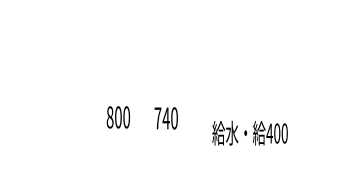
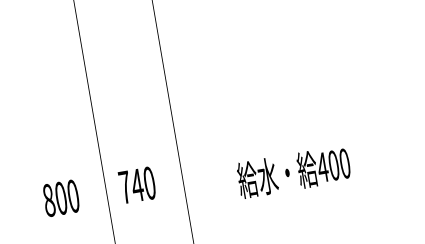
text: (117, 117) -> (59, 198), moved
text: (165, 118) -> (136, 185), moved
text: (249, 132) -> (292, 171), moved

